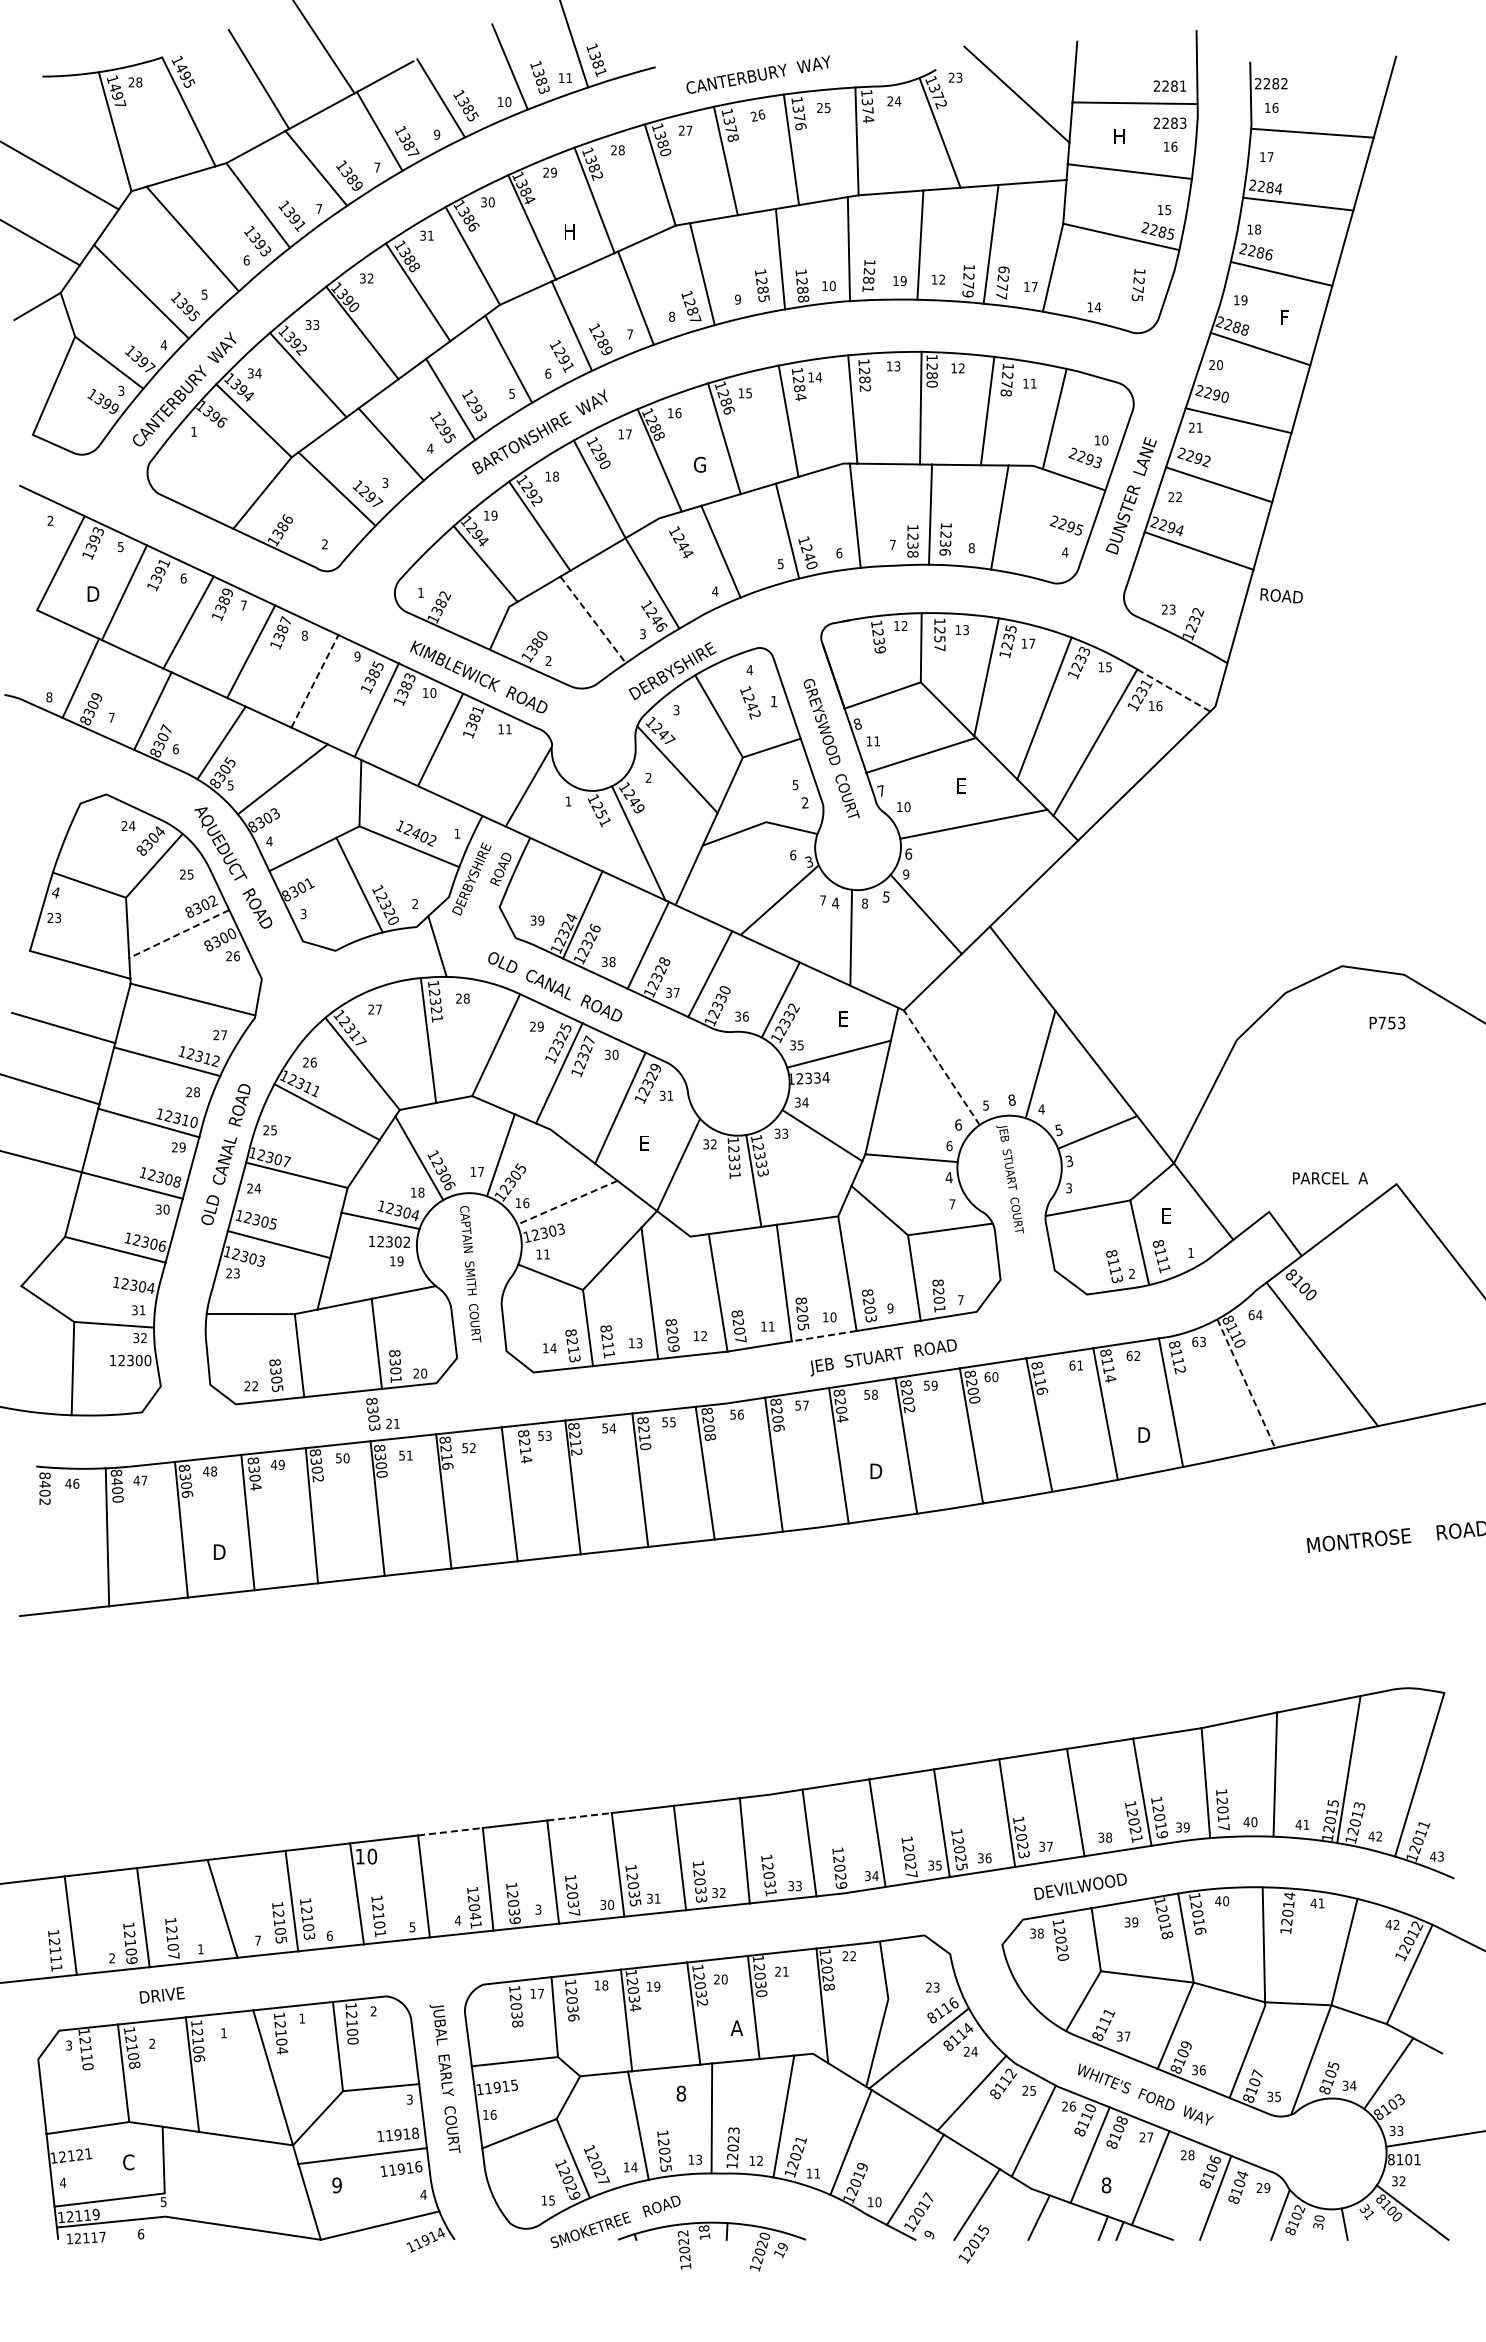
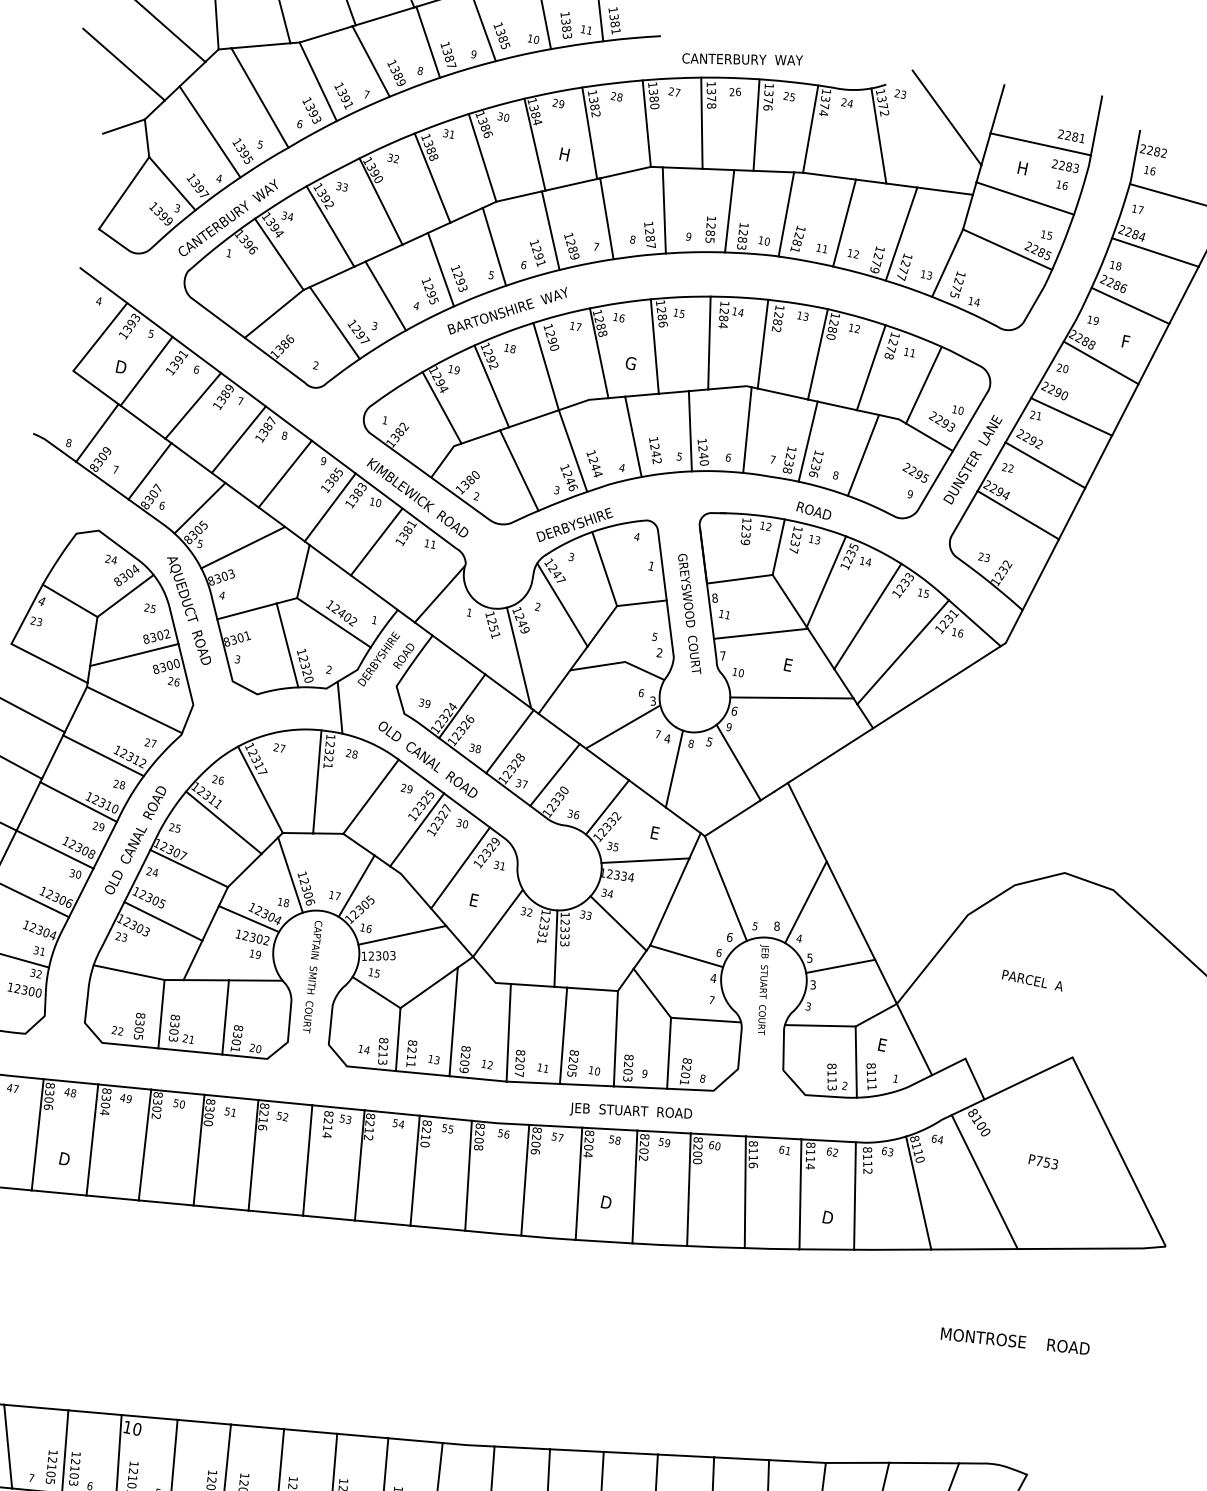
text: (377, 167) -> (420, 70), 7 -> 8
text: (1003, 269) -> (907, 256), 6277 -> 1277
text: (903, 281) -> (824, 249), 19 -> 11
text: (1138, 285) -> (957, 285), moved
text: (1034, 286) -> (929, 275), 17 -> 13
text: (803, 298) -> (741, 246), 1288 -> 1283
text: (50, 520) -> (99, 300), 2 -> 4
text: (681, 542) -> (594, 463), moved
text: (1065, 552) -> (910, 494), 4 -> 9
text: (1281, 595) -> (814, 510), moved
line: (593, 620) -> (519, 471), dashed -> solid
text: (940, 639) -> (795, 543), 1257 -> 1237
text: (1032, 643) -> (868, 562), 17 -> 14
line: (314, 681) -> (284, 474), dashed -> solid
line: (1174, 690) -> (975, 623), dashed -> solid
text: (750, 702) -> (655, 450), moved
line: (178, 934) -> (133, 655), dashed -> solid
text: (1387, 1022) -> (1043, 1161), moved
line: (941, 1067) -> (725, 888), dashed -> solid
text: (1330, 1178) -> (1032, 980), moved
line: (567, 1202) -> (402, 935), dashed -> solid
text: (546, 1254) -> (376, 973), 11 -> 15
text: (960, 1300) -> (702, 1078), 7 -> 8
line: (824, 1336) -> (587, 1085), dashed -> solid
line: (1246, 1384) -> (918, 1193), dashed -> solid
text: (382, 1414) -> (181, 1029), moved
line: (580, 1816) -> (311, 1431), dashed -> solid
line: (450, 1831) -> (204, 1422), dashed -> solid

